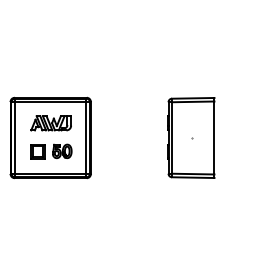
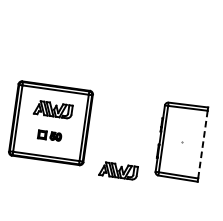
line: (214, 137) -> (203, 144), solid -> dashed
part: (51, 151) -> (49, 135), size x0.6
part: (128, 178) -> (117, 171), added

